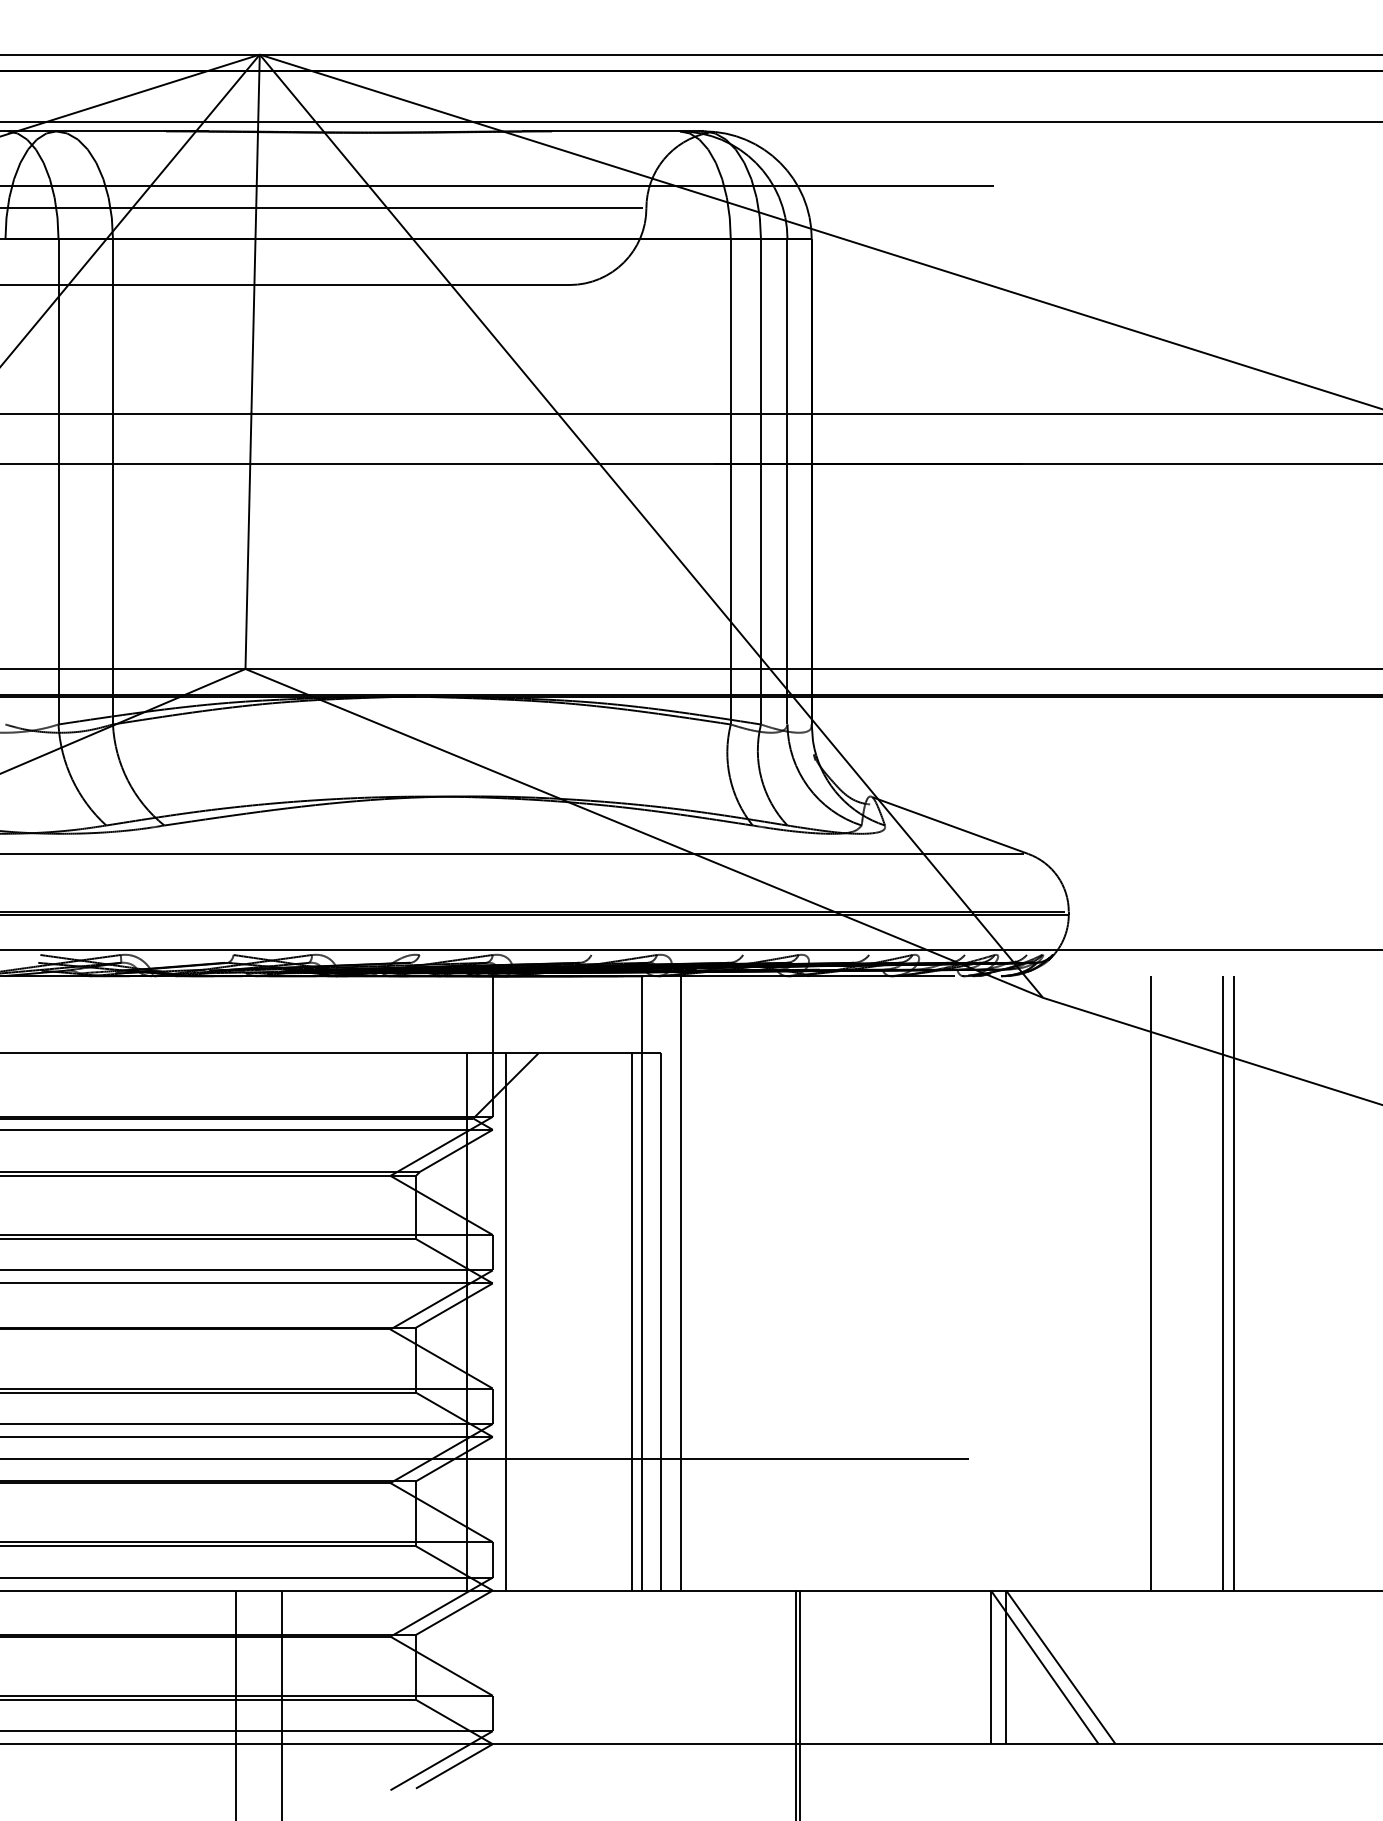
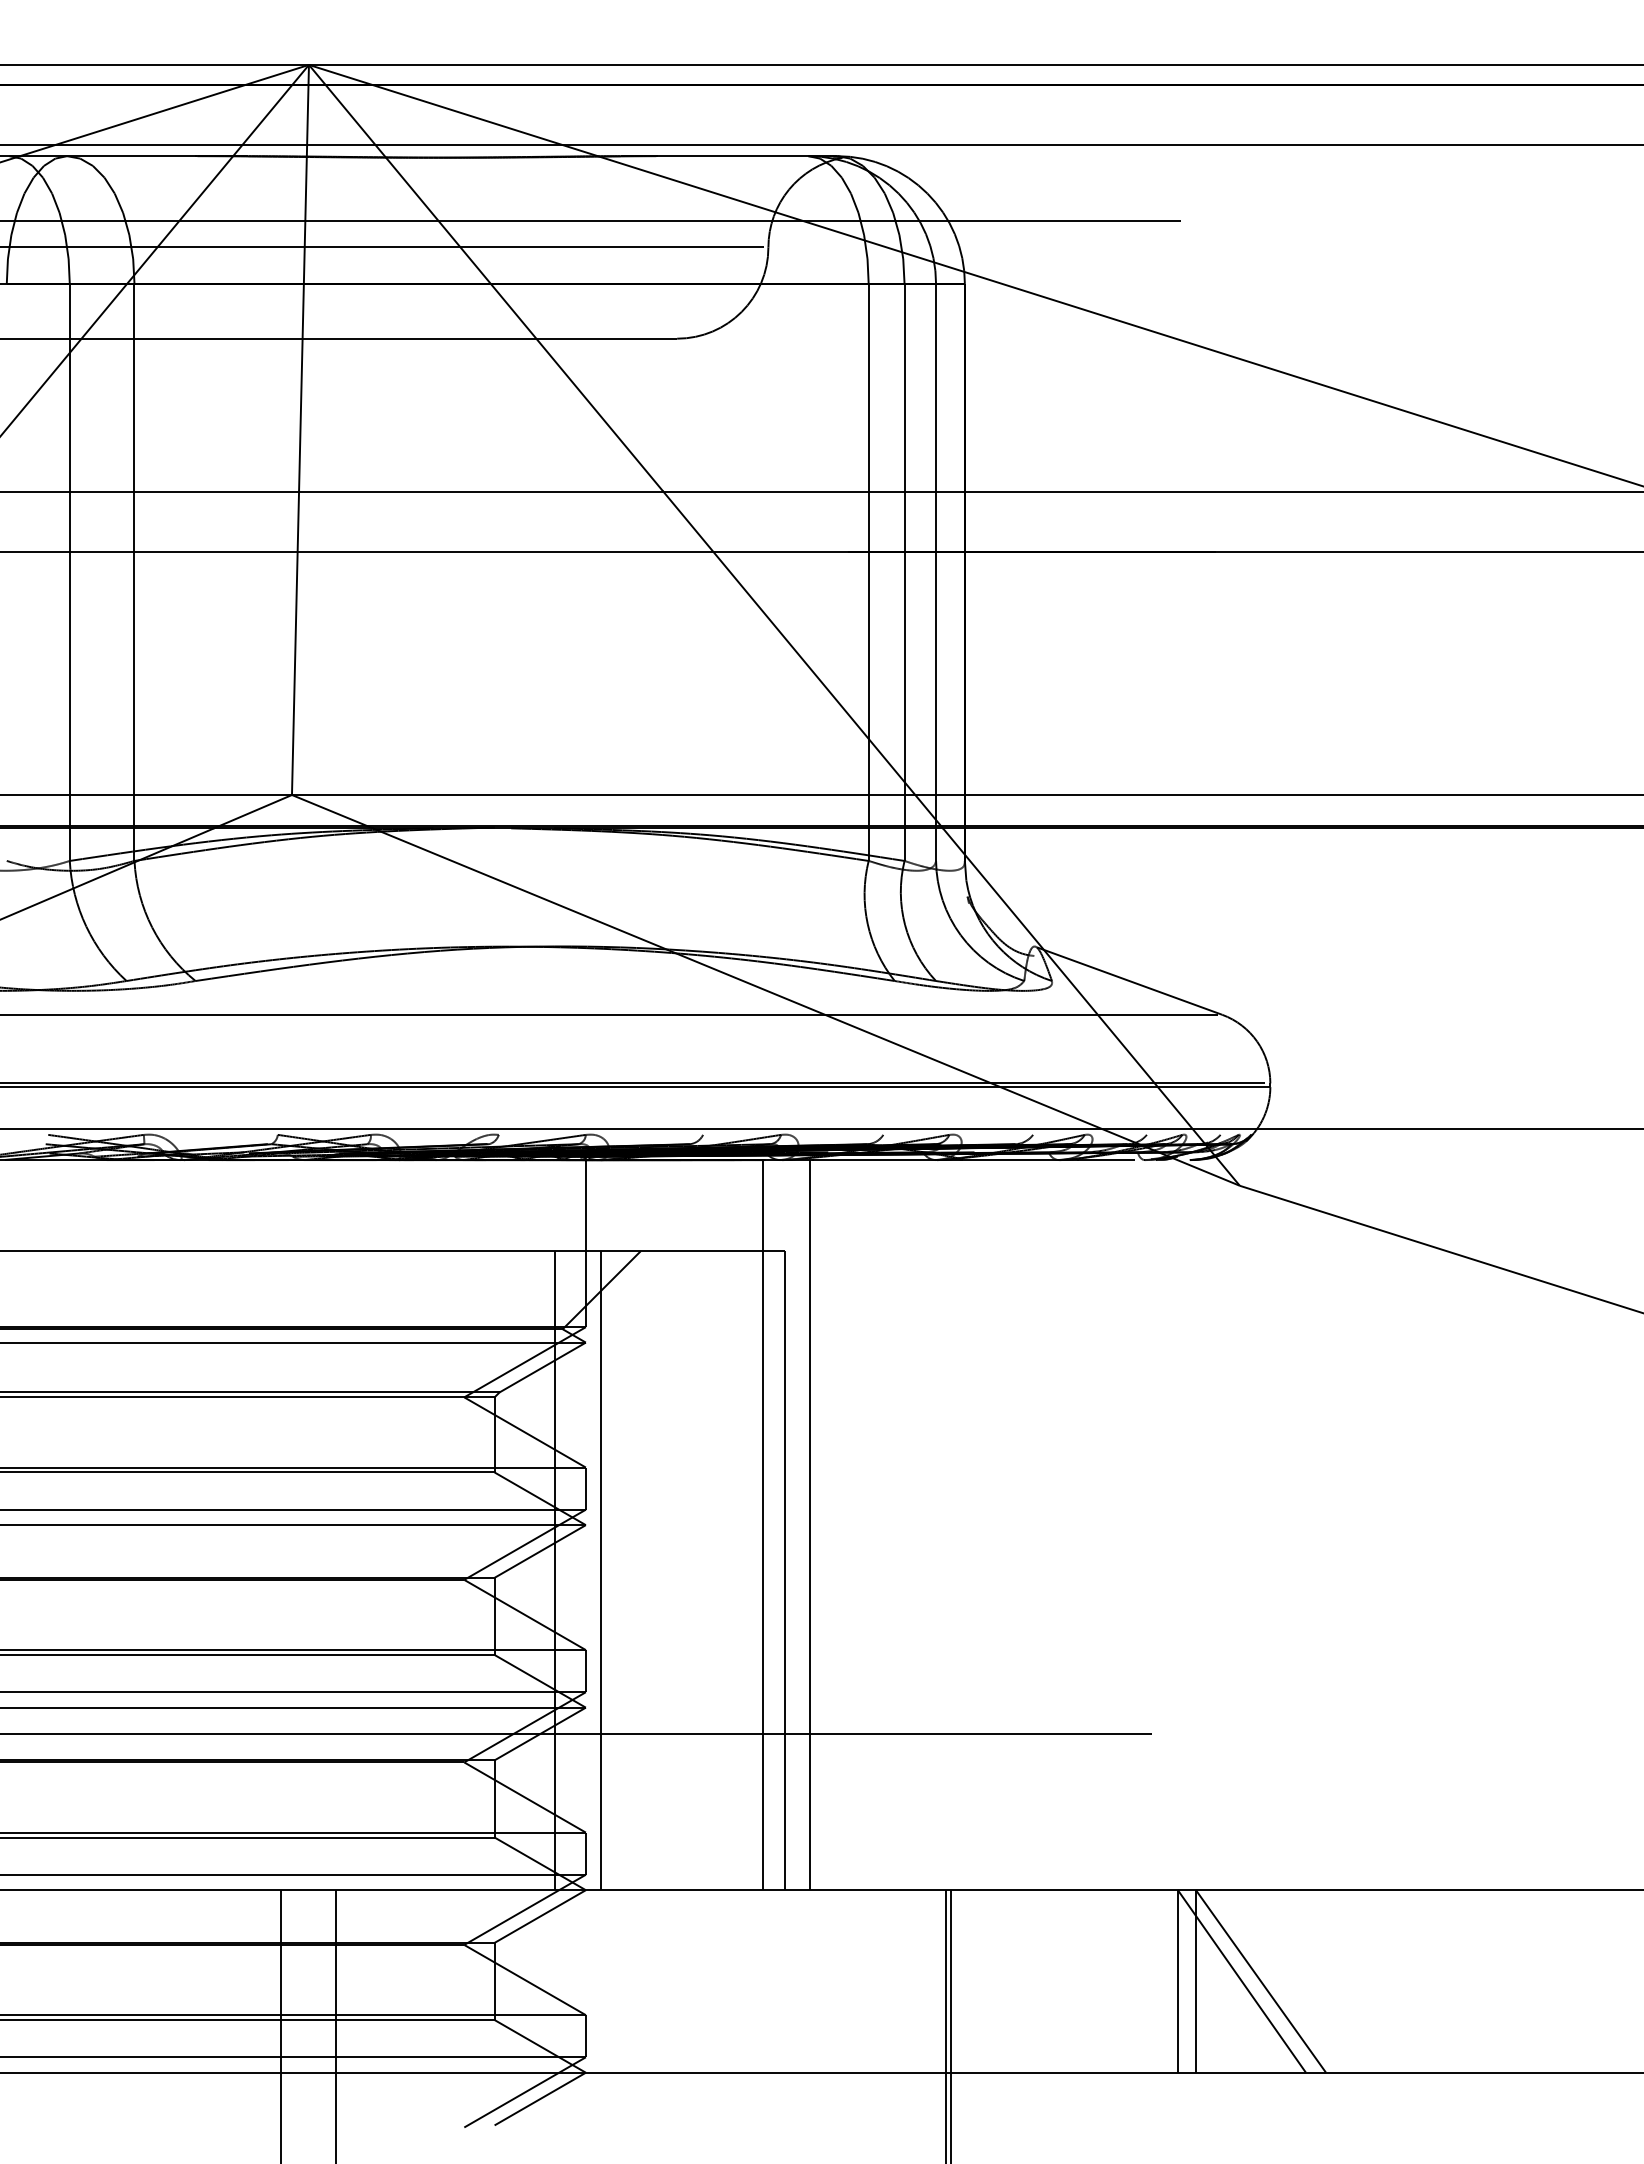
line: (1151, 1283) -> (1368, 1525), removed
line: (1222, 1283) -> (1453, 1525), removed
line: (1233, 1283) -> (1466, 1525), removed
line: (631, 1321) -> (750, 1570), removed

